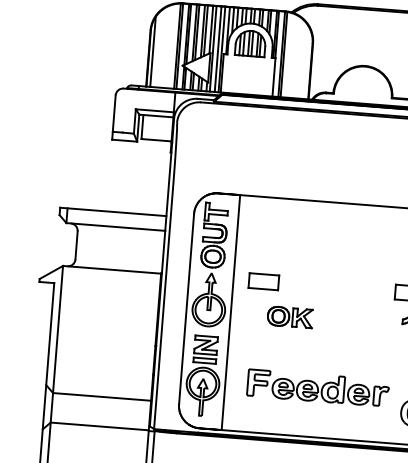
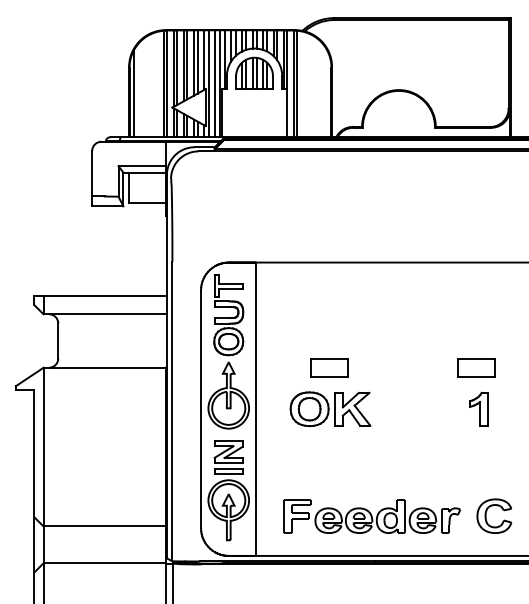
part: (264, 281) -> (329, 367), moved
part: (290, 317) -> (330, 409), size x1.43
part: (317, 388) -> (371, 516), moved

